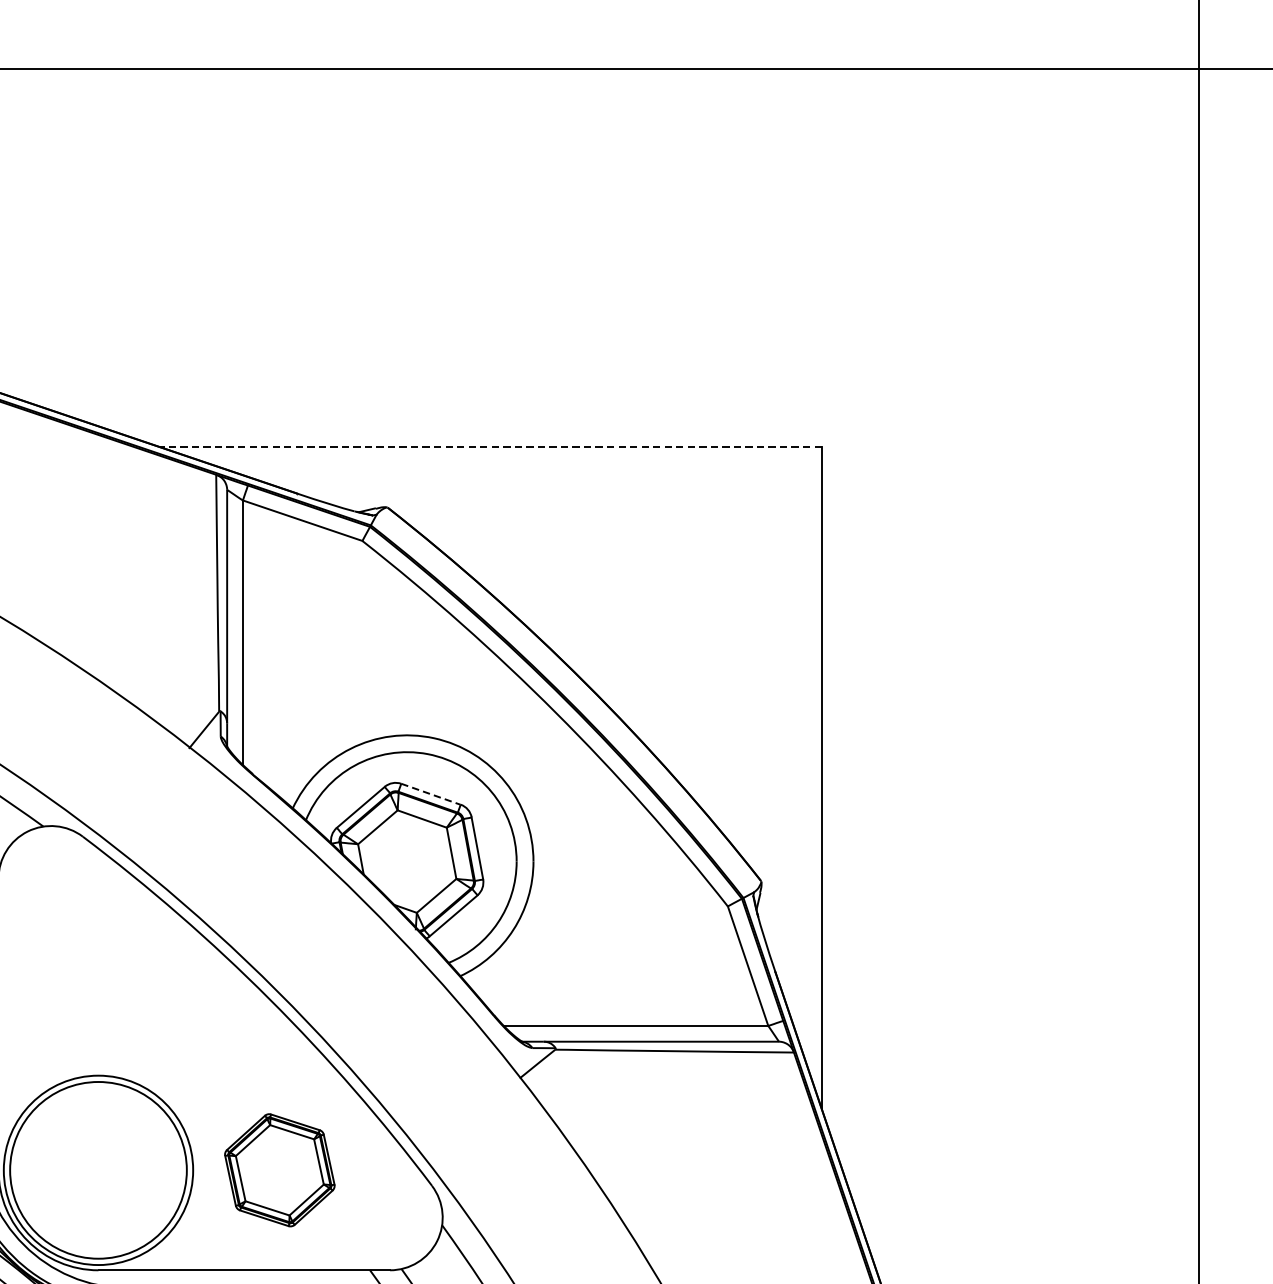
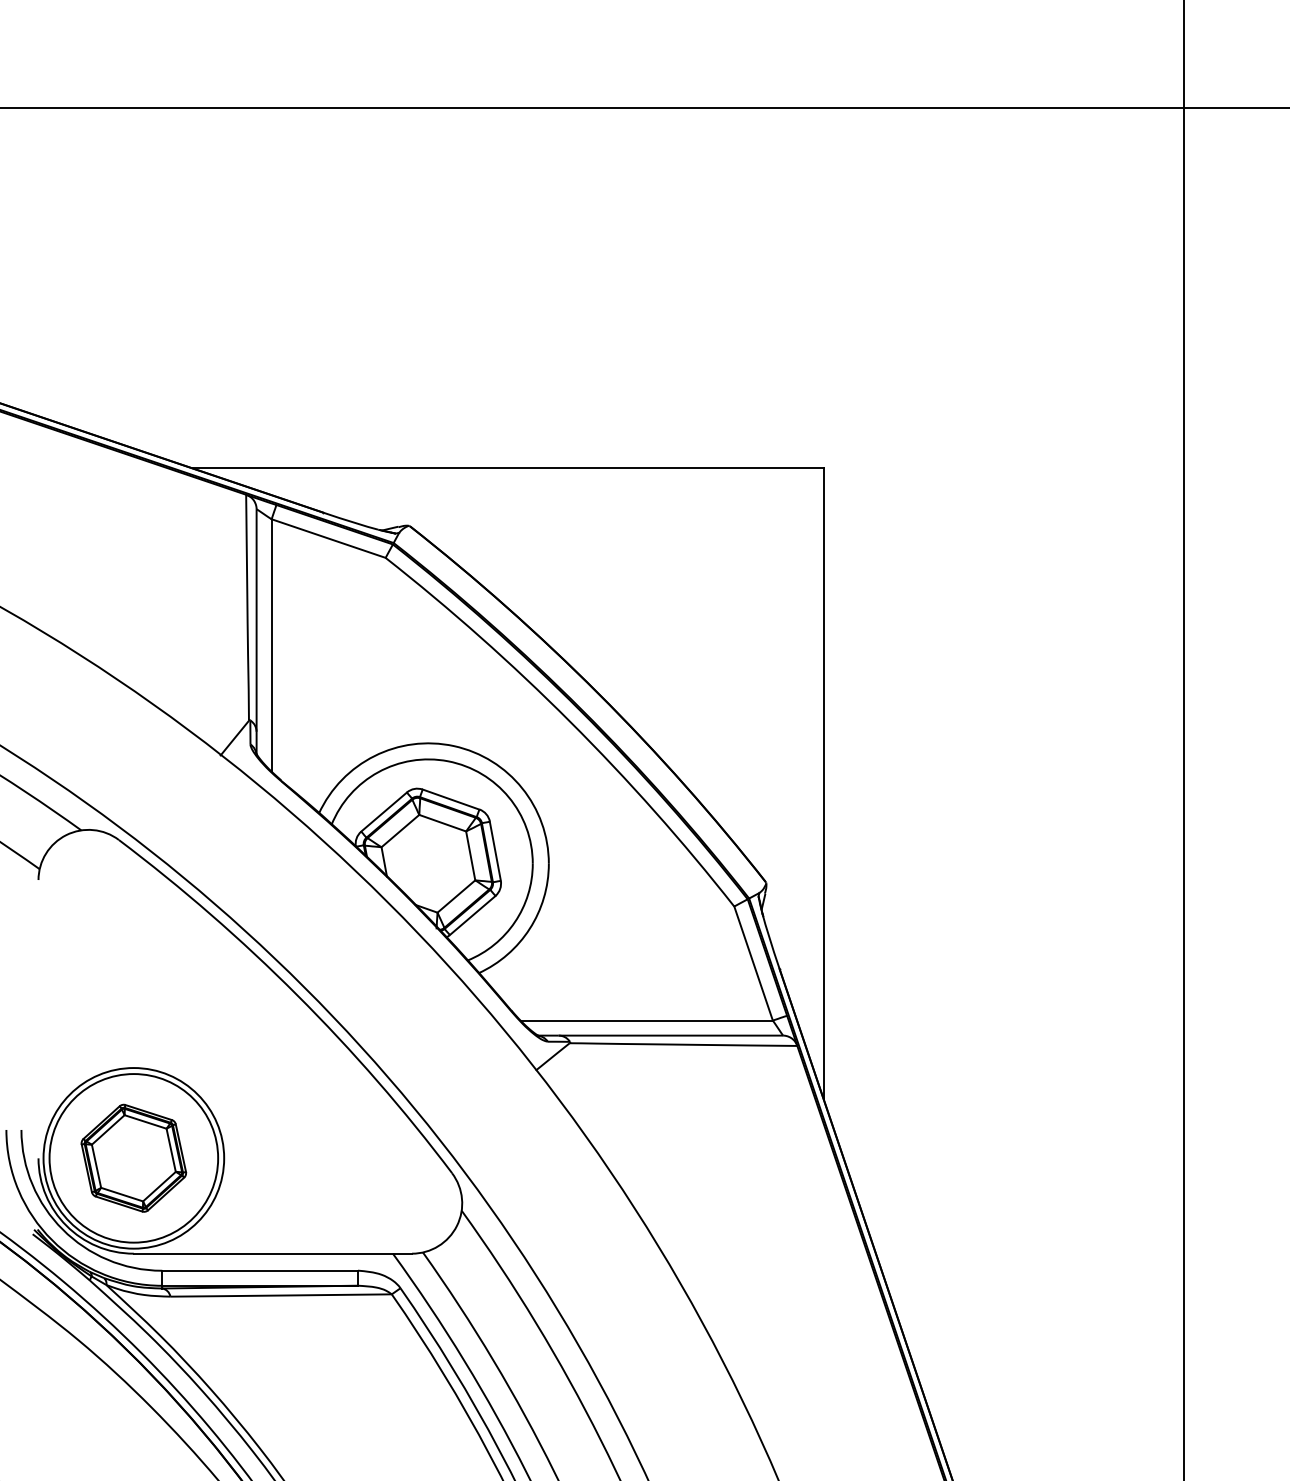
line: (491, 447) -> (508, 468), dashed -> solid
line: (431, 794) -> (451, 799), dashed -> solid
part: (279, 1169) -> (133, 1157), moved

